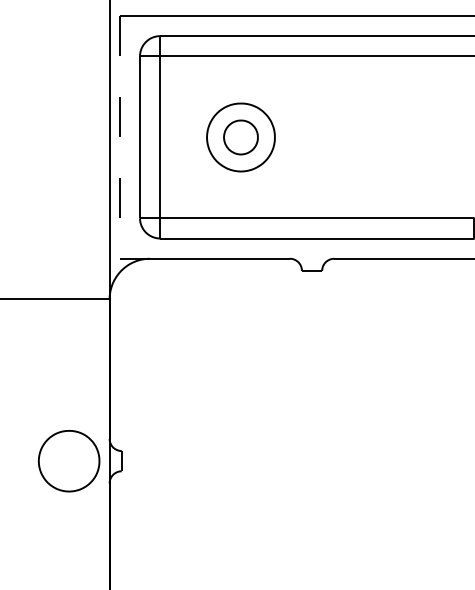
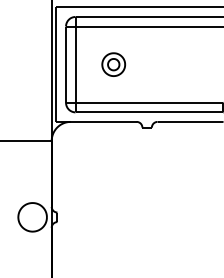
part: (240, 136) -> (113, 64), size x0.71
line: (119, 139) -> (56, 65), dashed -> solid

